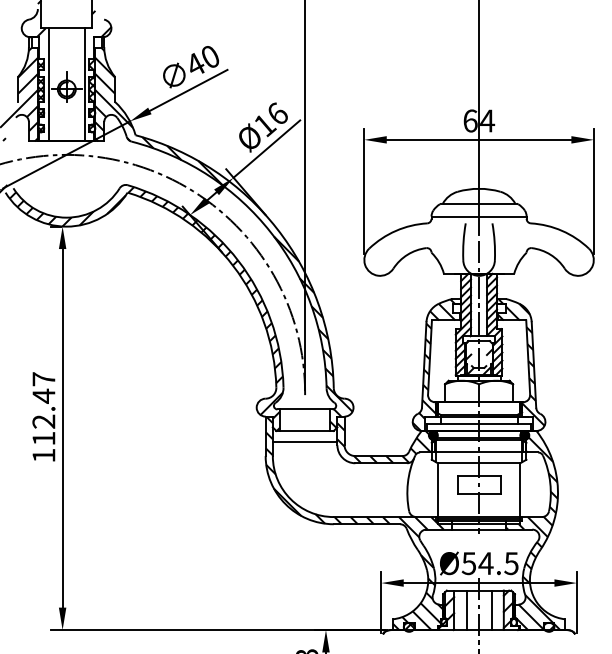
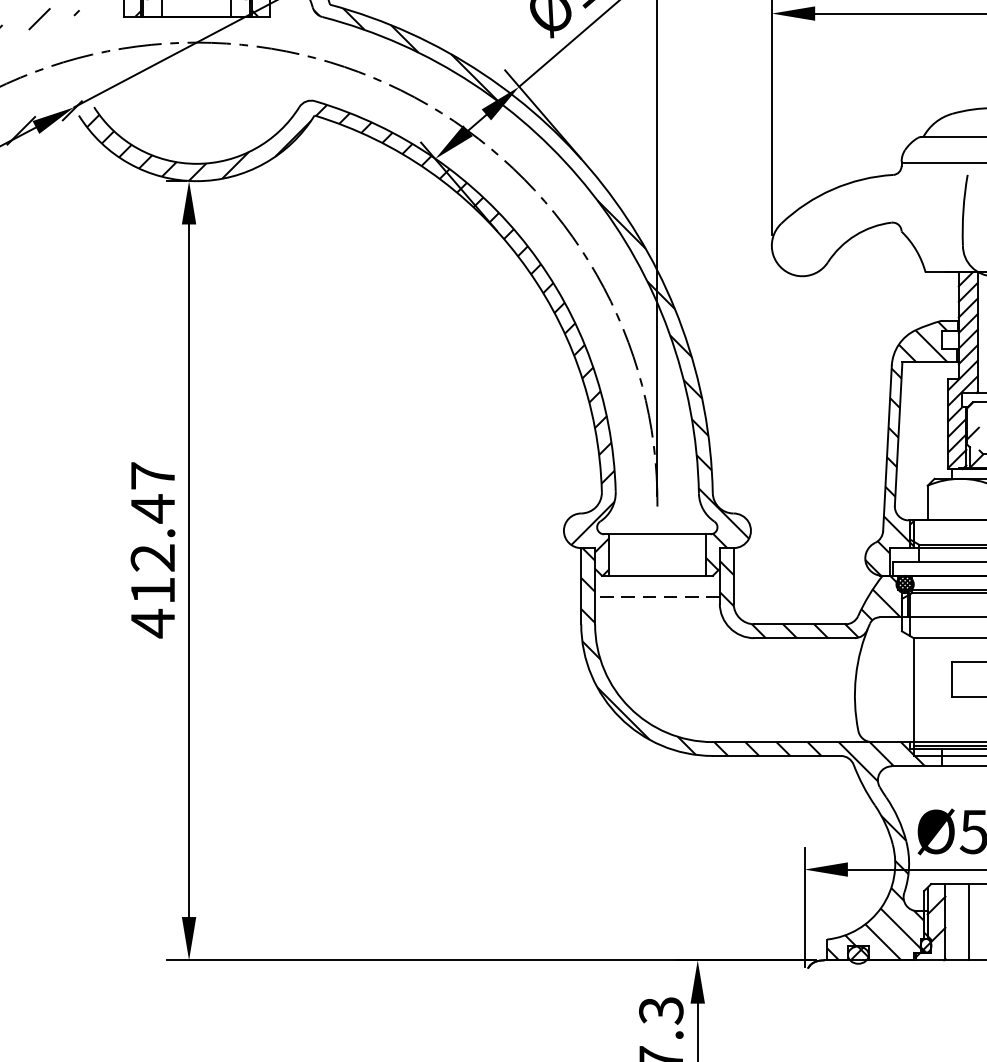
line: (304, 441) -> (656, 596), solid -> dashed
text: (43, 455) -> (152, 623), 112.47 -> 412.47

